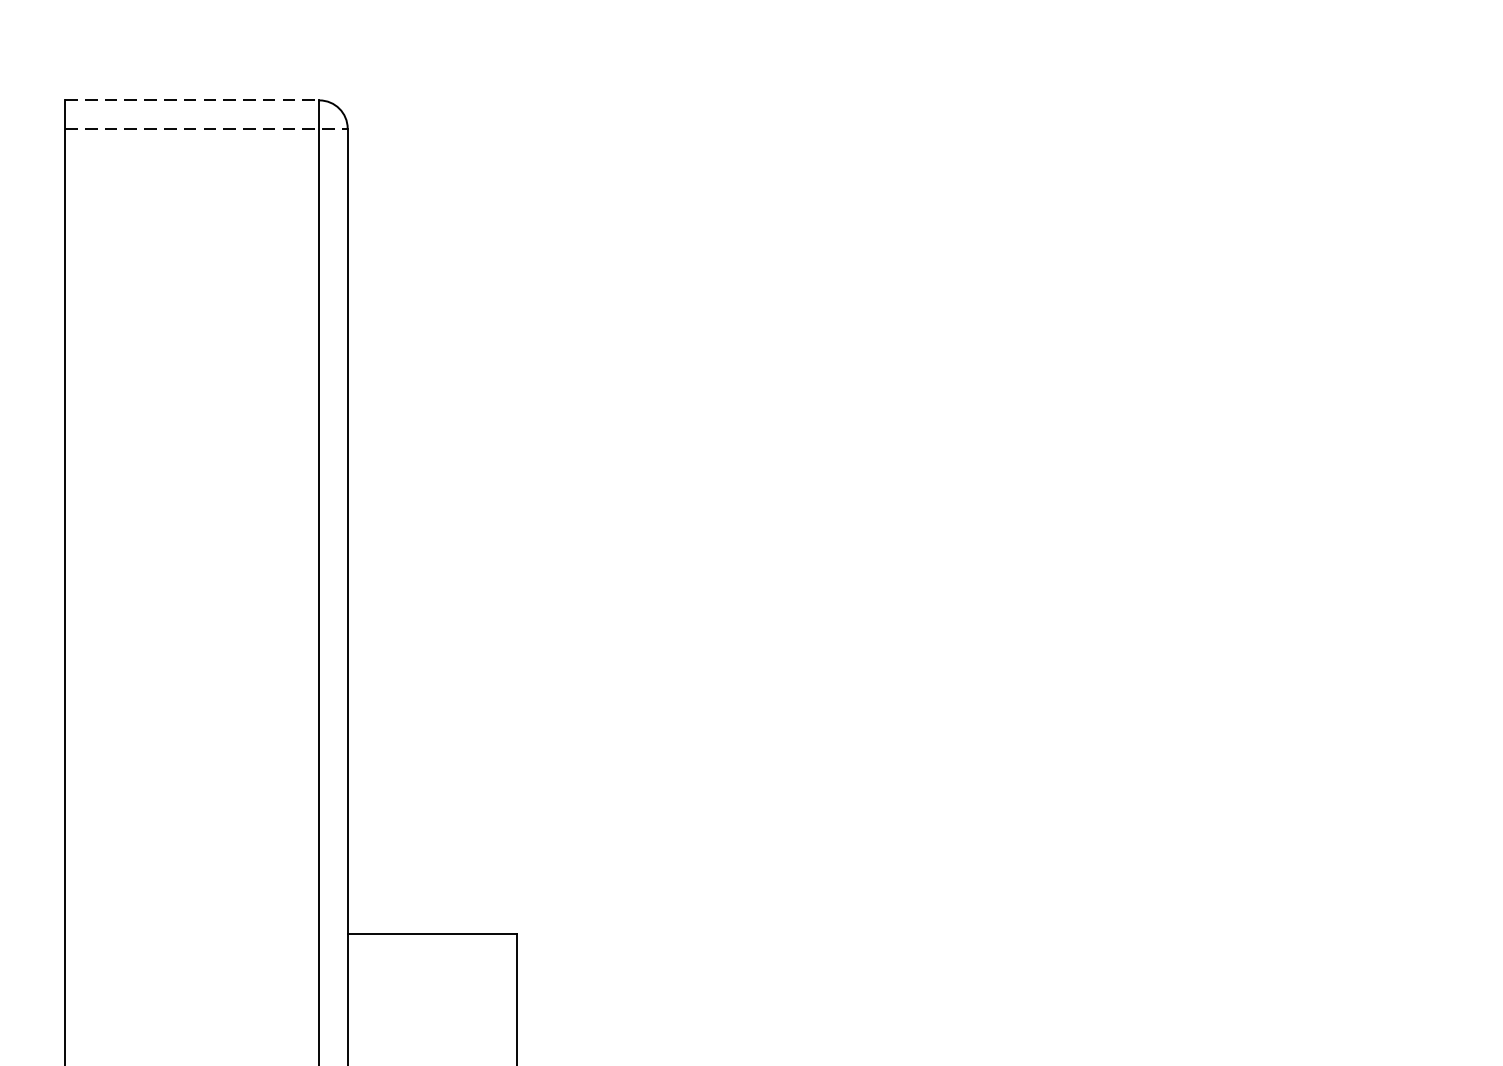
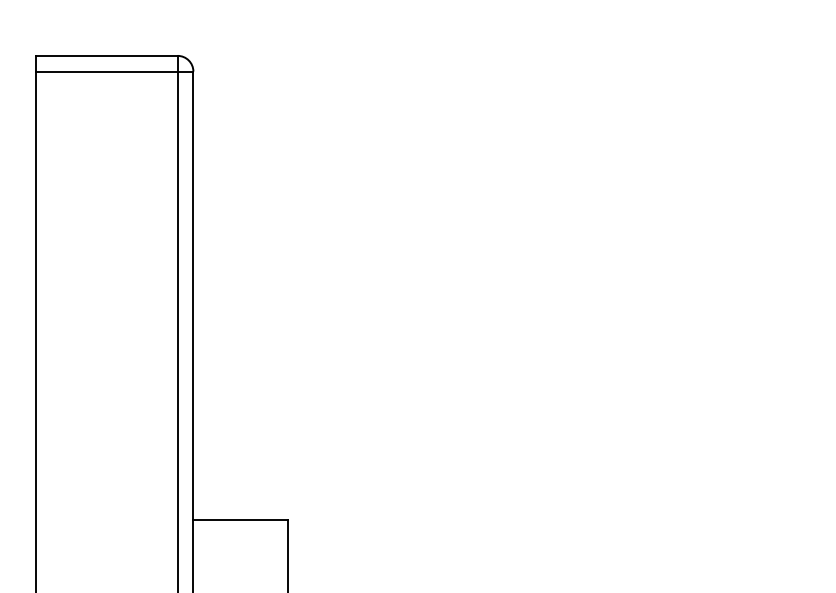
line: (191, 99) -> (106, 55), dashed -> solid
line: (205, 128) -> (114, 71), dashed -> solid

